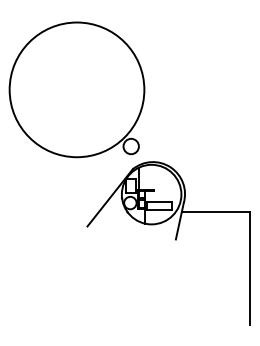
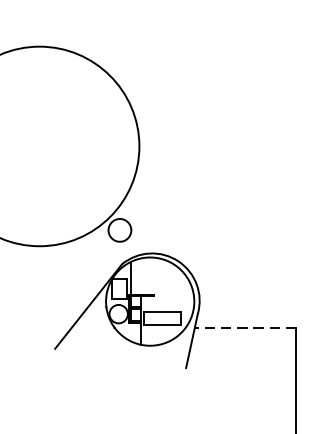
line: (215, 212) -> (244, 328), solid -> dashed

